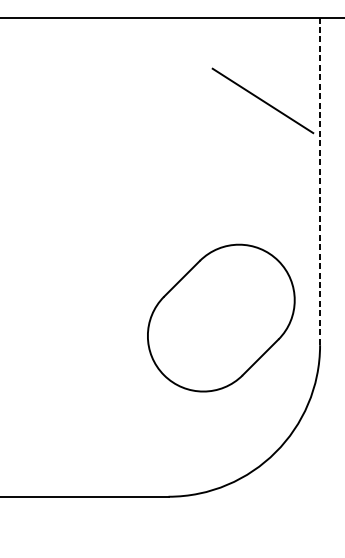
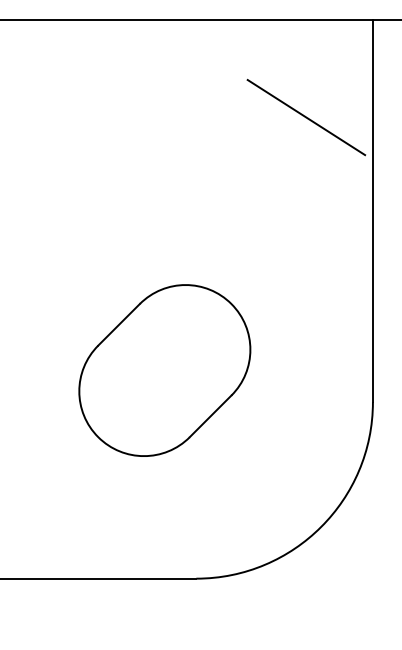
line: (319, 181) -> (372, 211), dashed -> solid
part: (220, 318) -> (164, 370), moved

